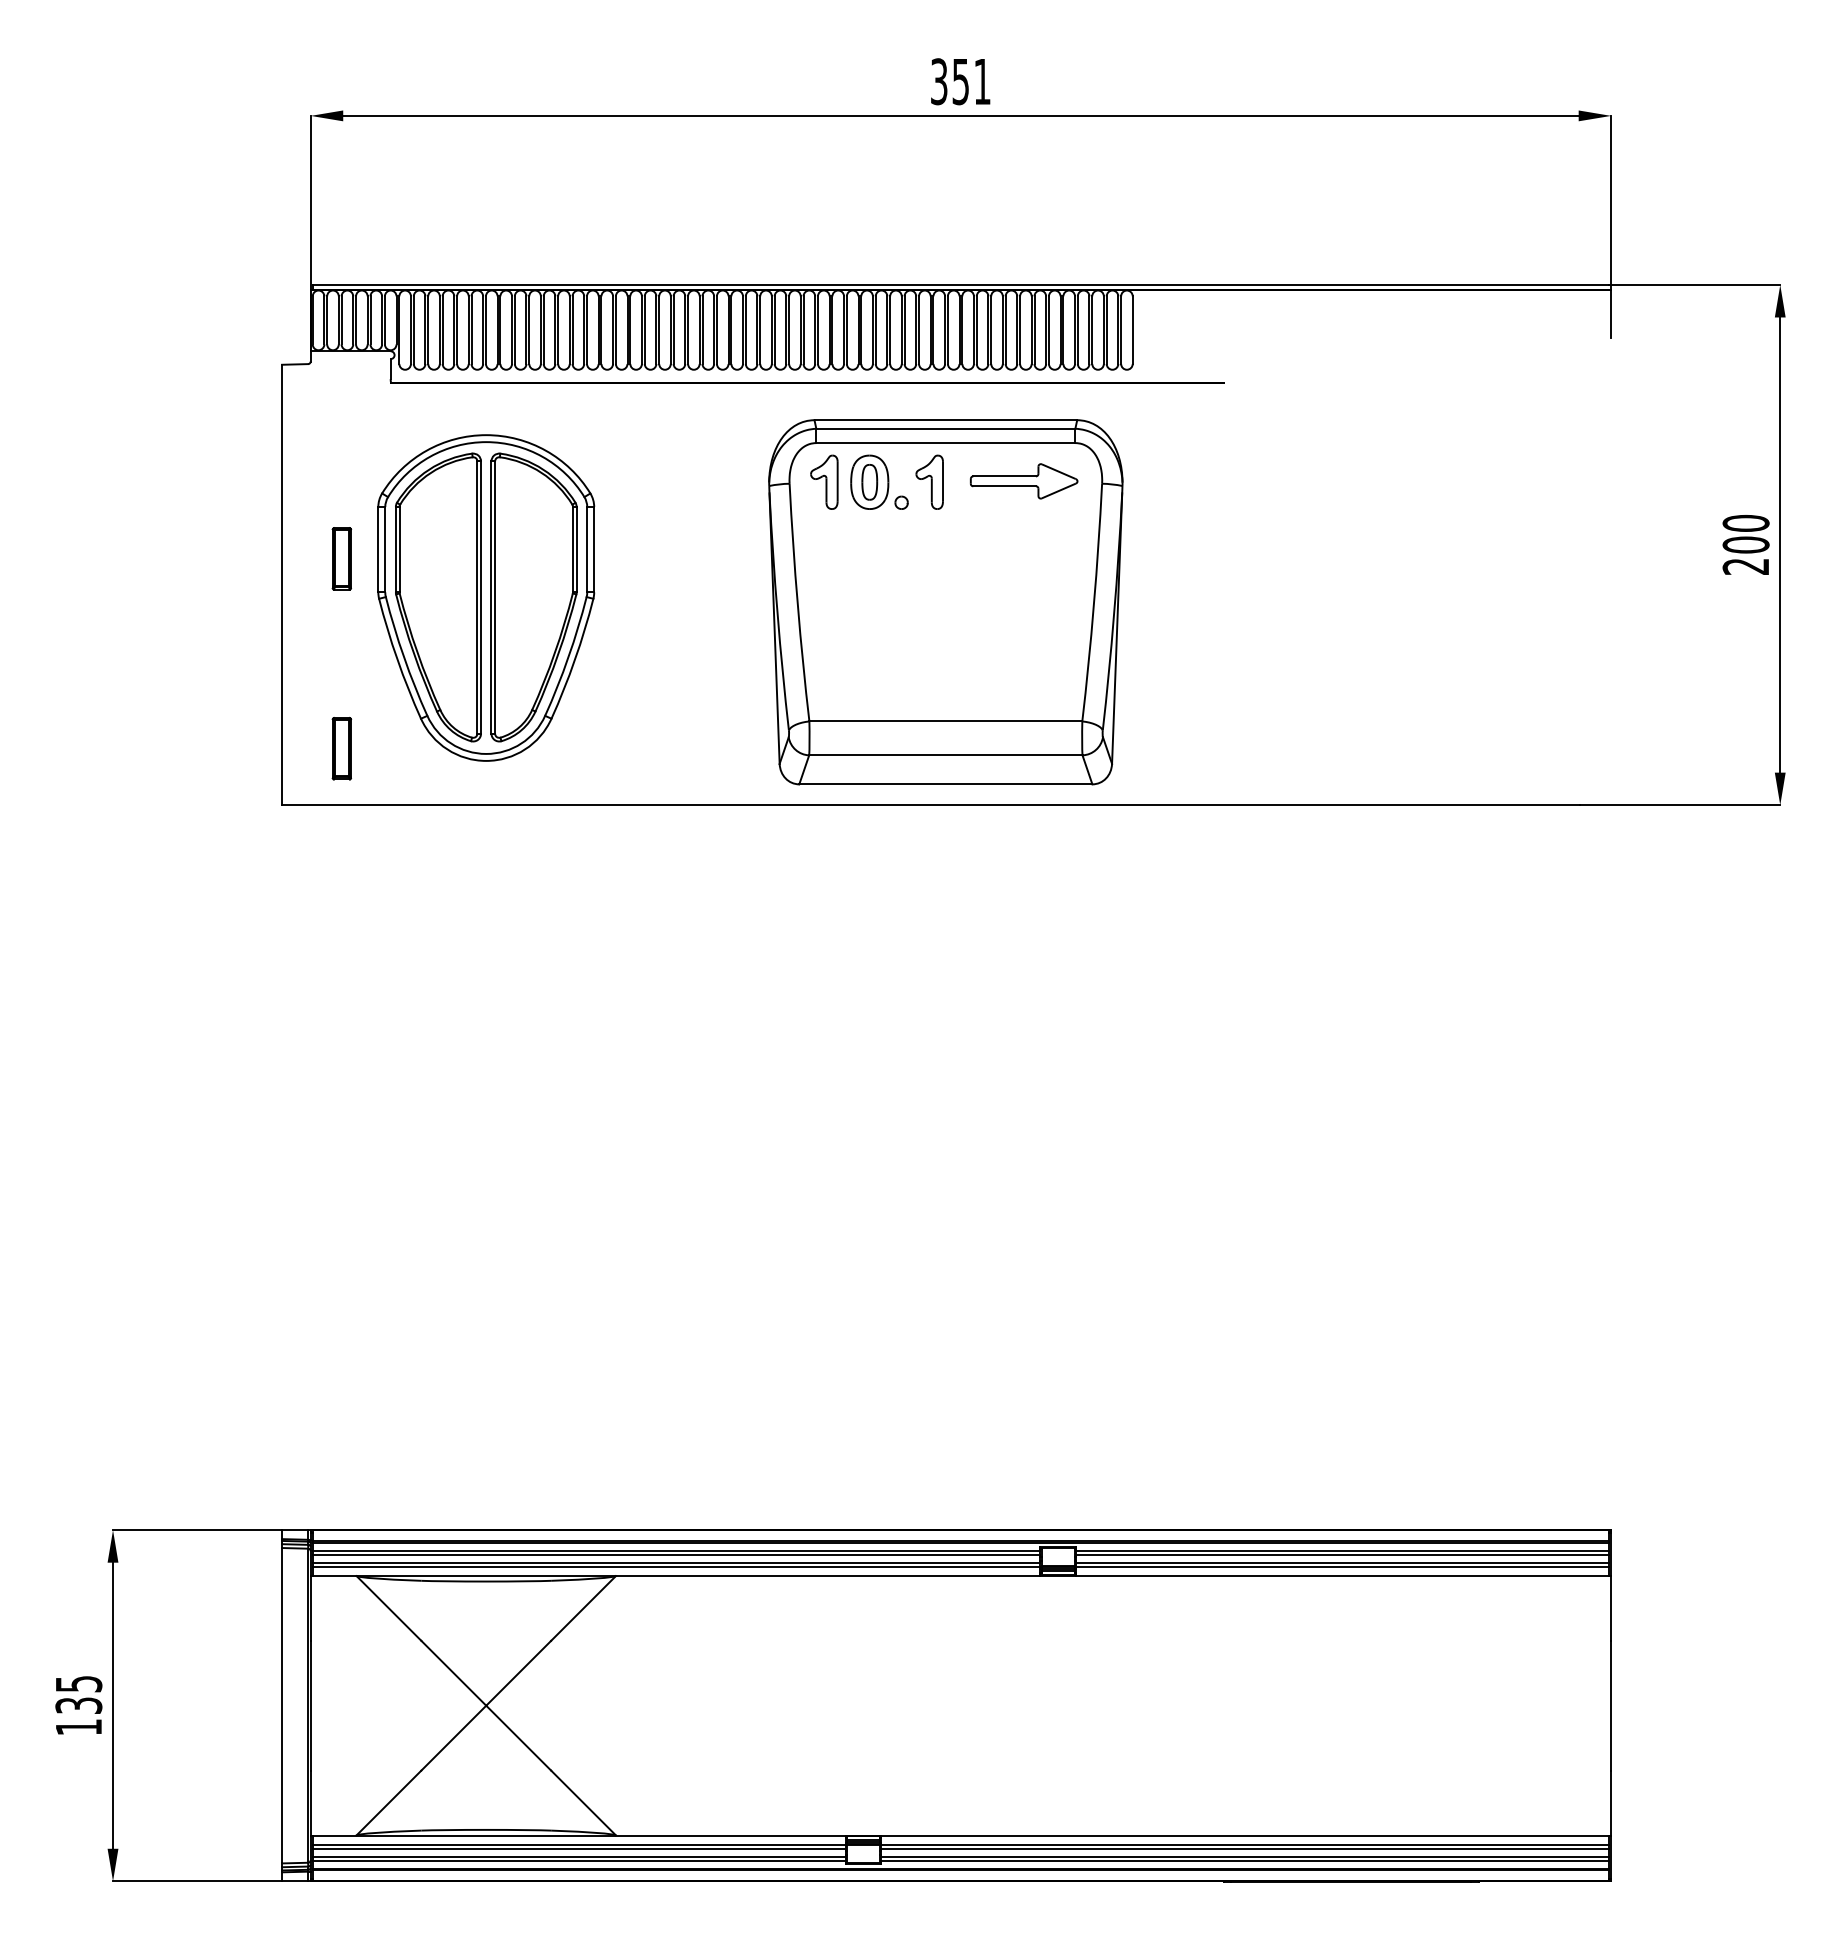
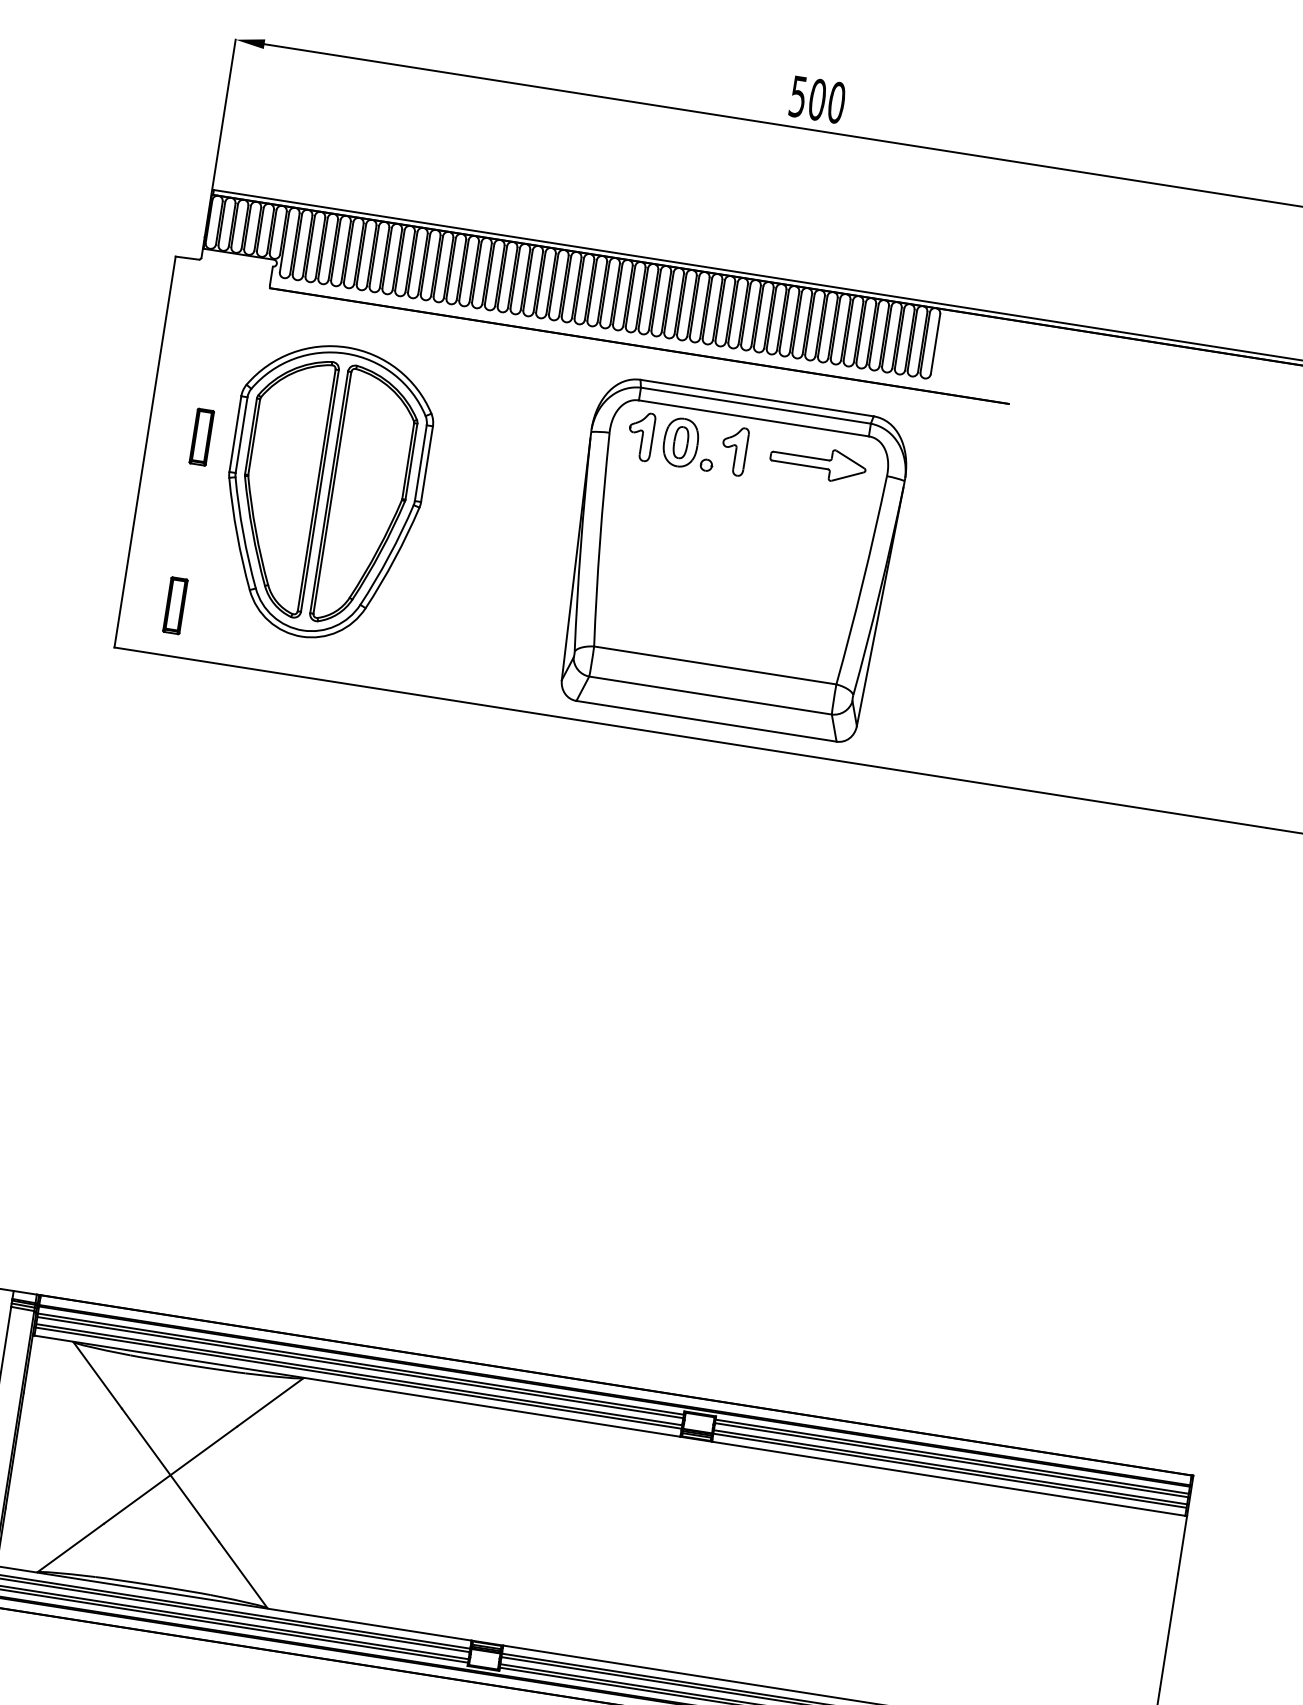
text: (961, 81) -> (818, 99), 351 -> 500

